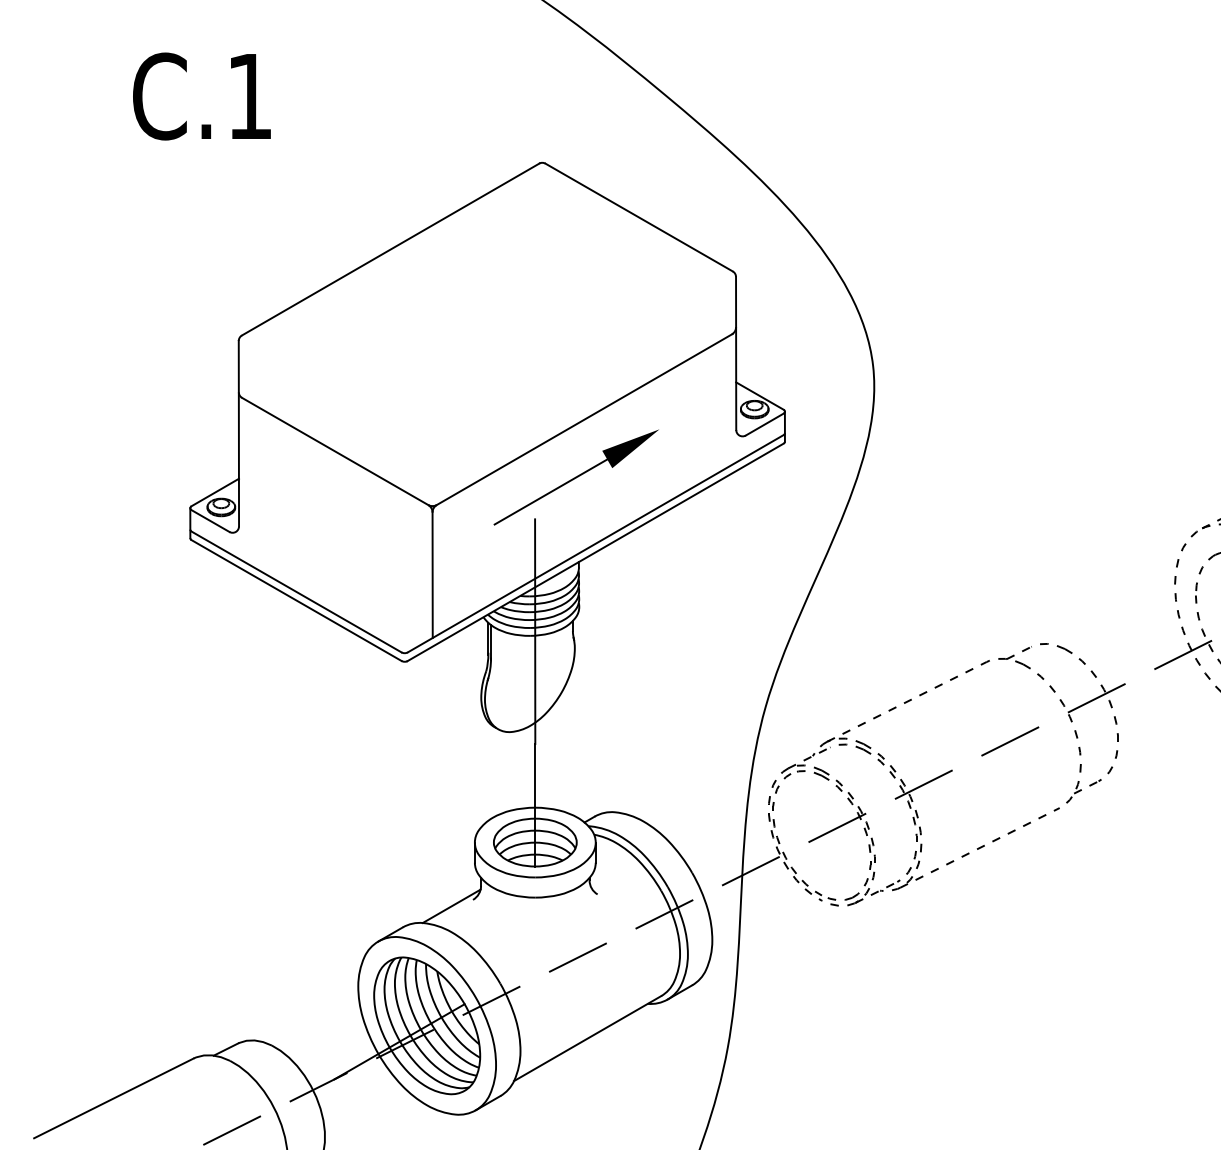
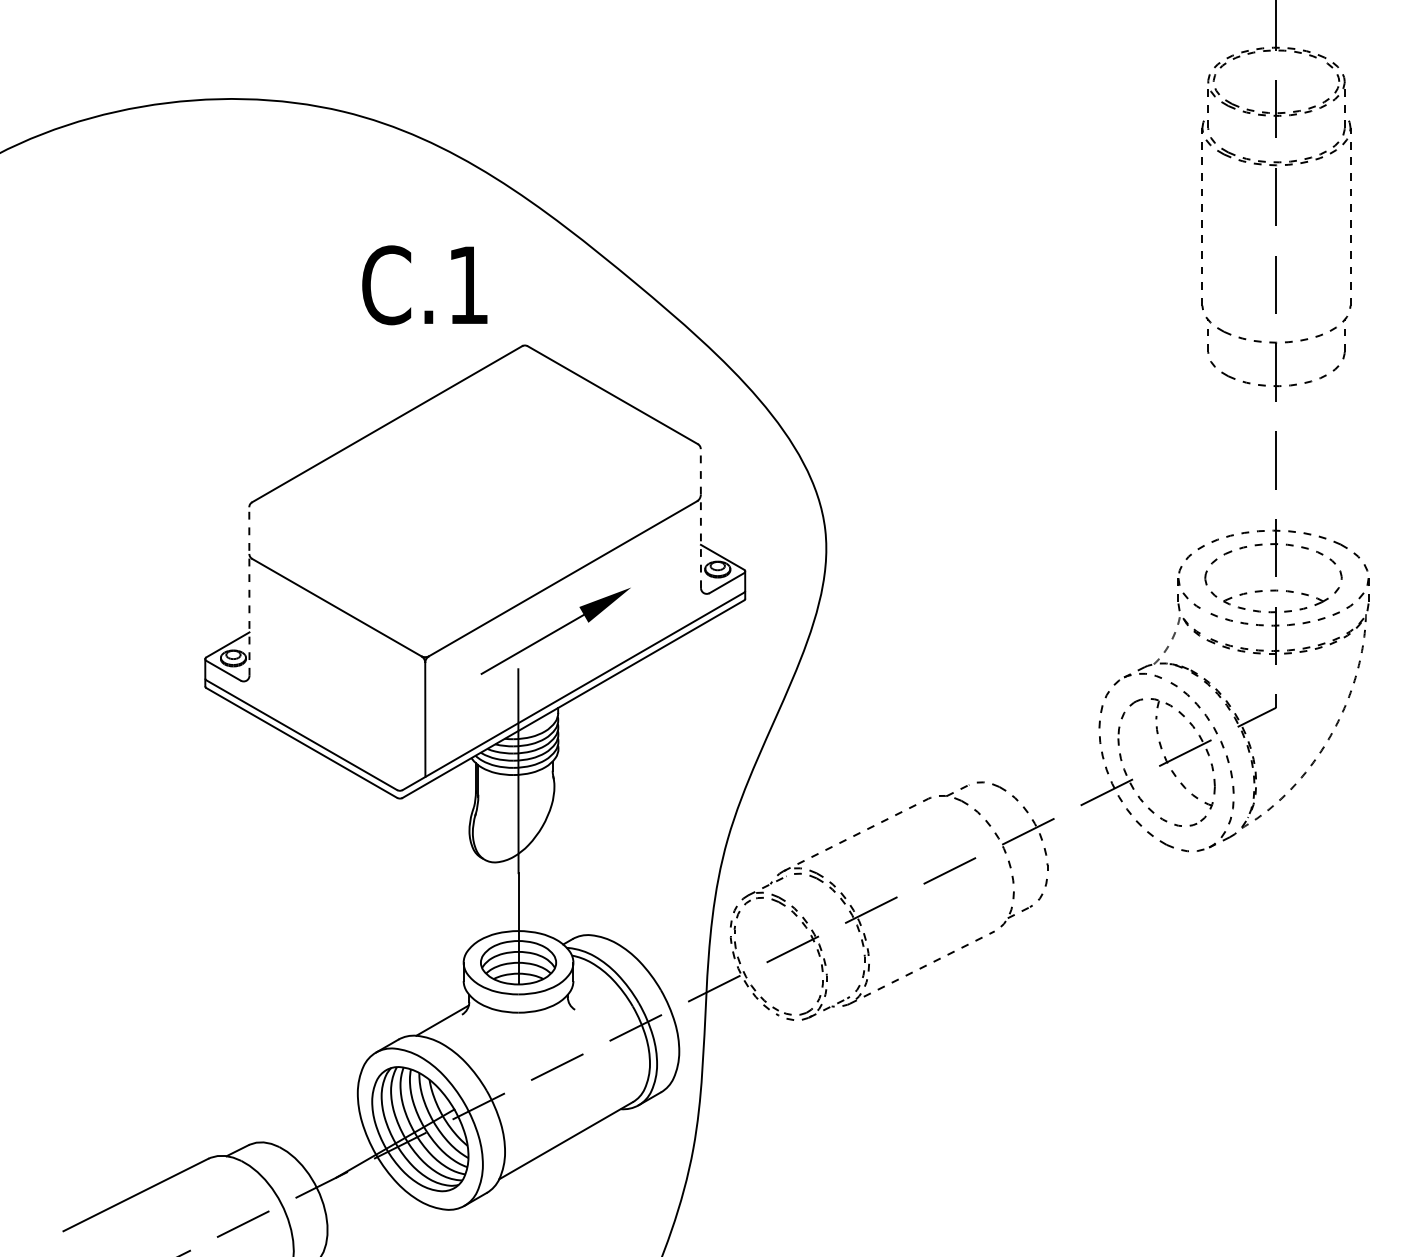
text: (201, 96) -> (424, 285), moved
line: (735, 353) -> (700, 518), solid -> dashed
line: (239, 432) -> (249, 590), solid -> dashed

